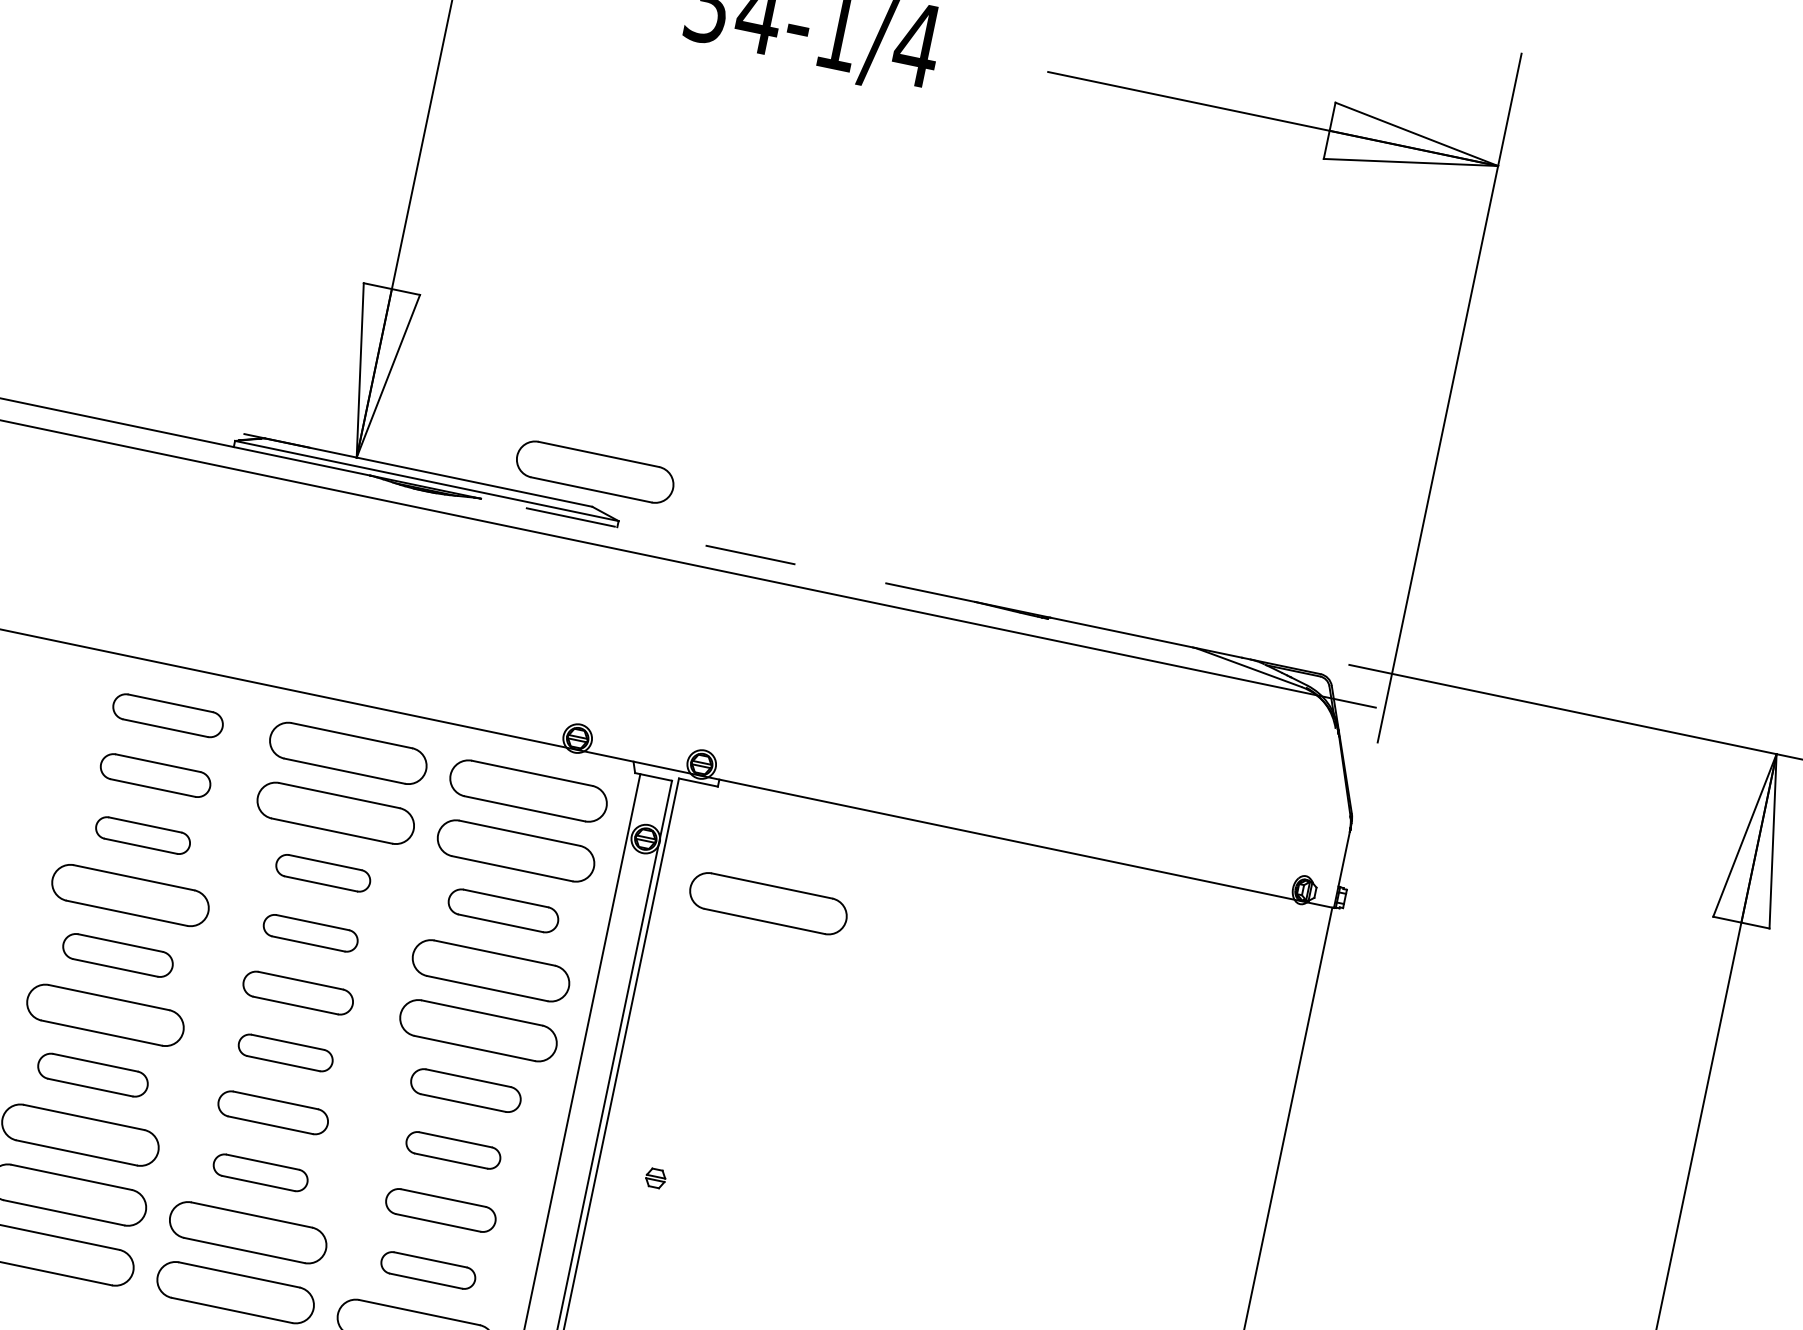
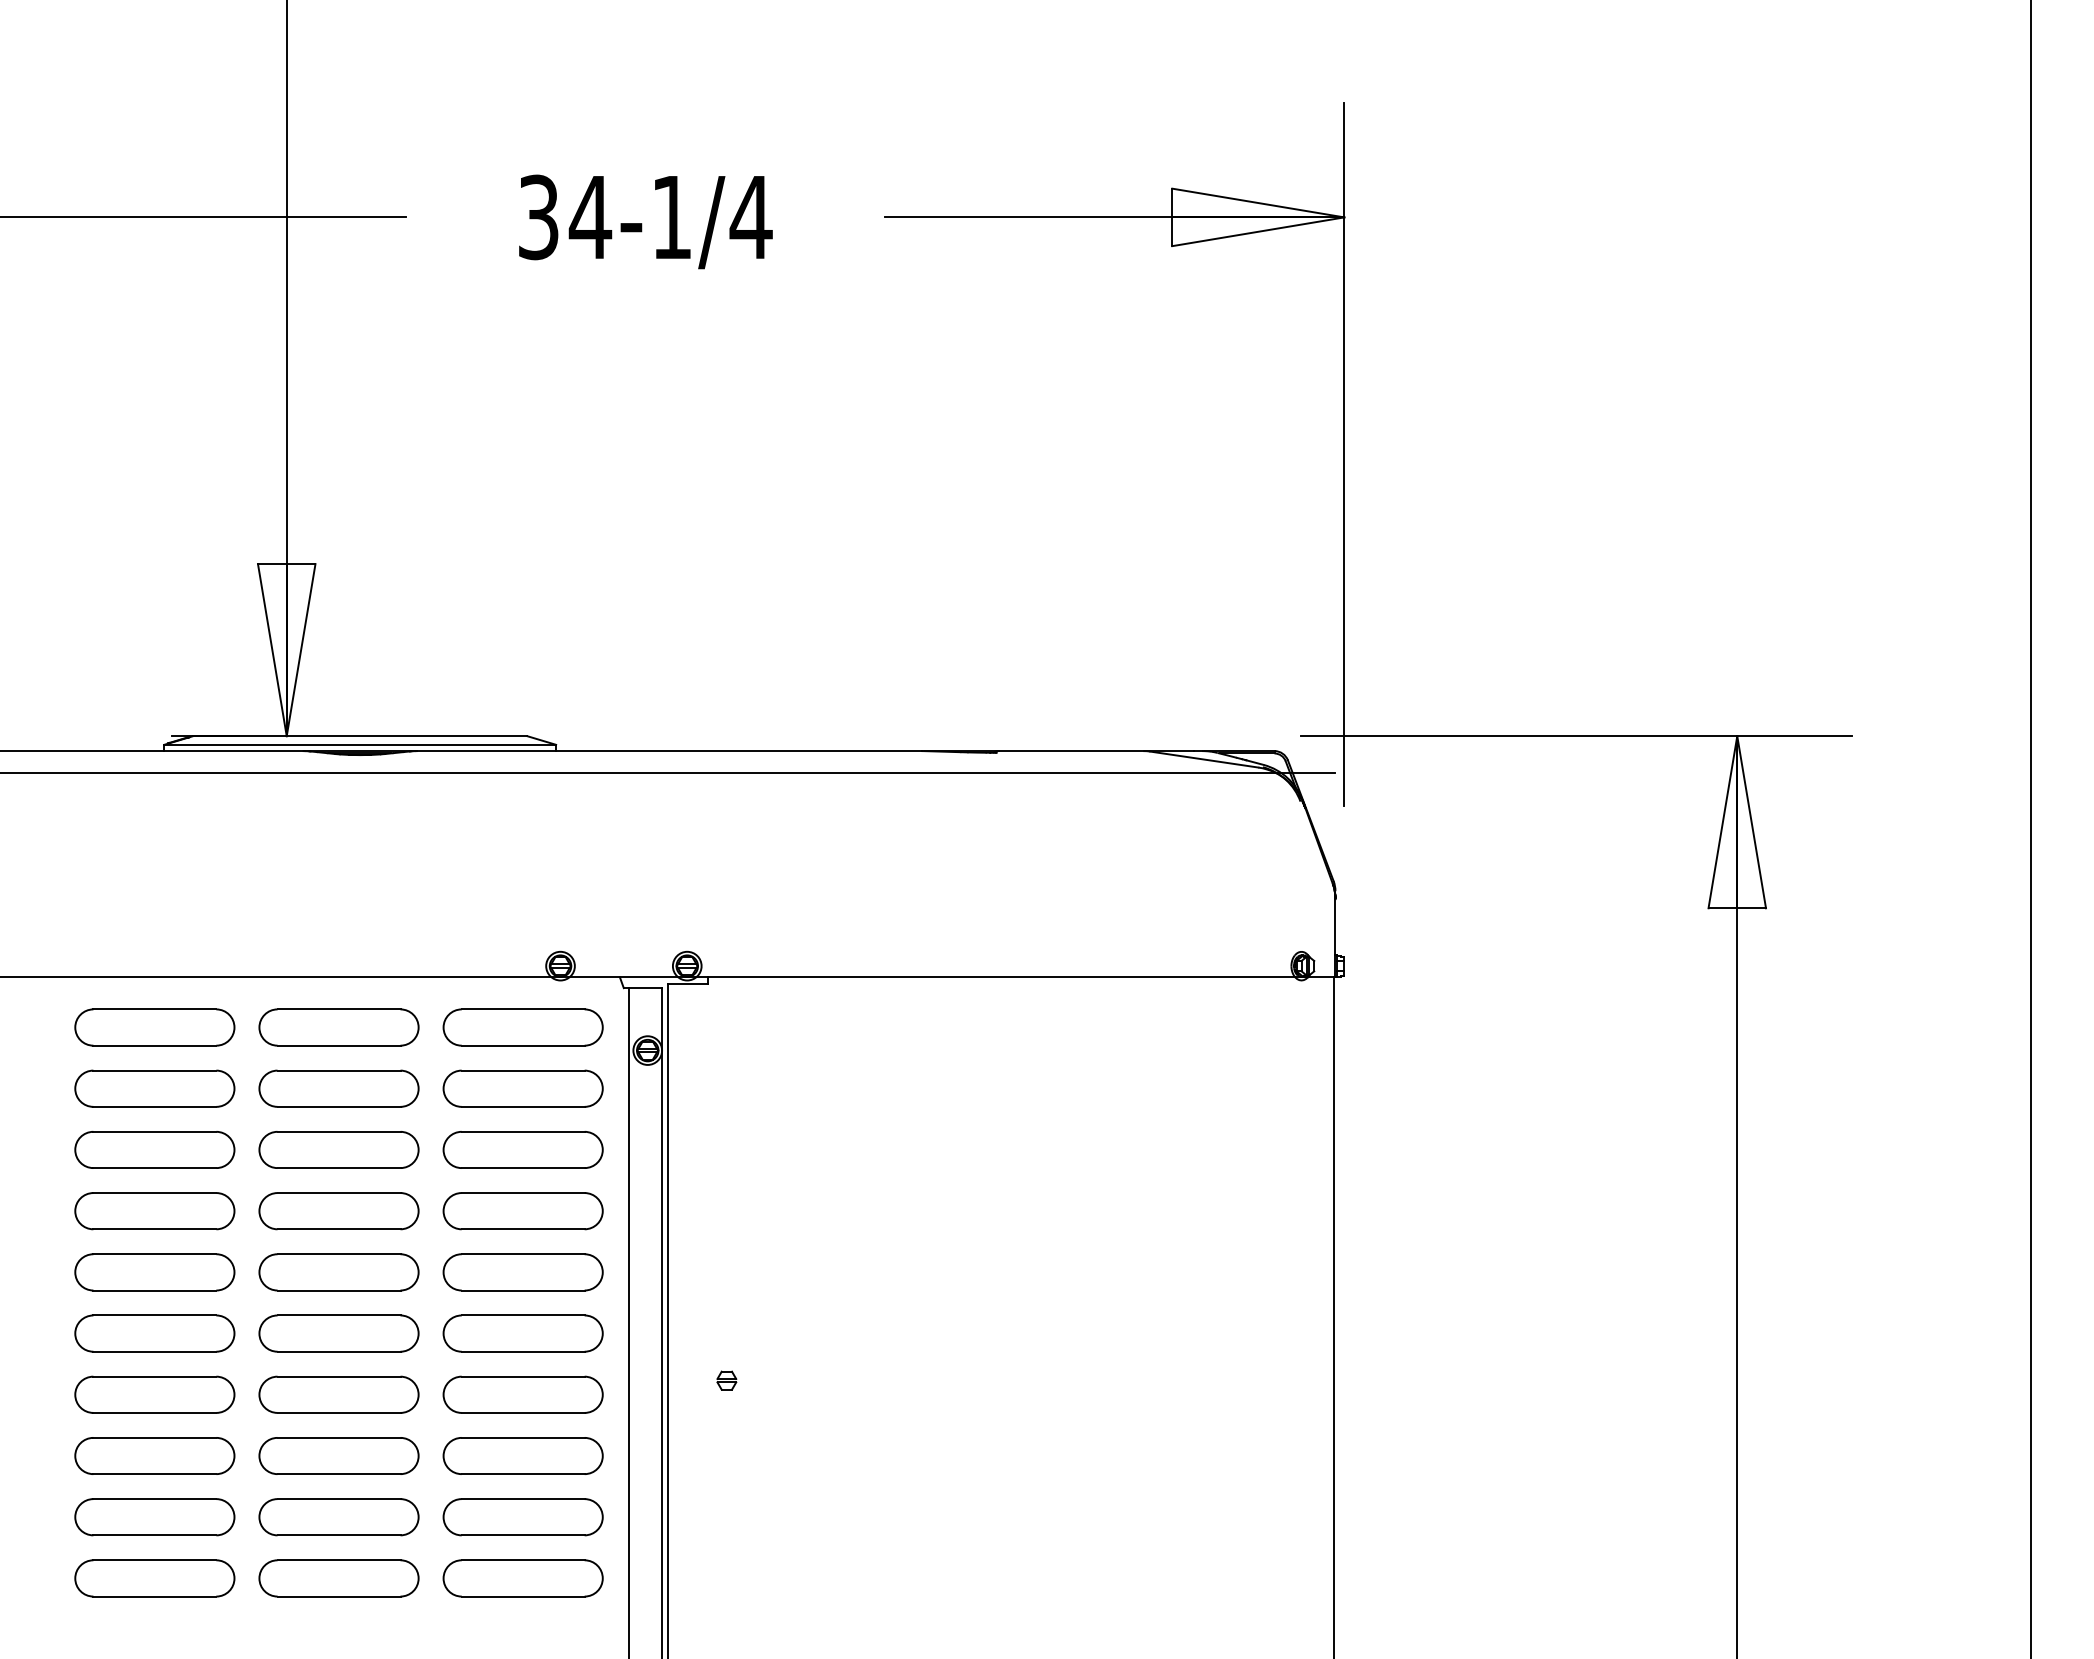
part: (594, 471) -> (522, 701), removed
line: (727, 550) -> (668, 751), dashed -> solid
part: (167, 715) -> (154, 1027), size x1.43
part: (155, 775) -> (154, 1088), size x1.43
part: (142, 835) -> (154, 1149), size x1.67
part: (322, 872) -> (338, 1149), size x1.67
part: (767, 903) -> (780, 1088), removed
part: (502, 910) -> (522, 1149), size x1.43
part: (310, 933) -> (338, 1211), size x1.67
part: (117, 955) -> (154, 1272), size x1.43
part: (297, 993) -> (338, 1272), size x1.43
part: (285, 1052) -> (338, 1333), size x1.67
part: (92, 1074) -> (154, 1394), size x1.43
part: (465, 1090) -> (522, 1333), size x1.43
part: (272, 1112) -> (338, 1394), size x1.43
part: (452, 1150) -> (522, 1394), size x1.67
part: (260, 1172) -> (338, 1455), size x1.67
part: (440, 1209) -> (522, 1455), size x1.43
part: (427, 1270) -> (522, 1517), size x1.67

